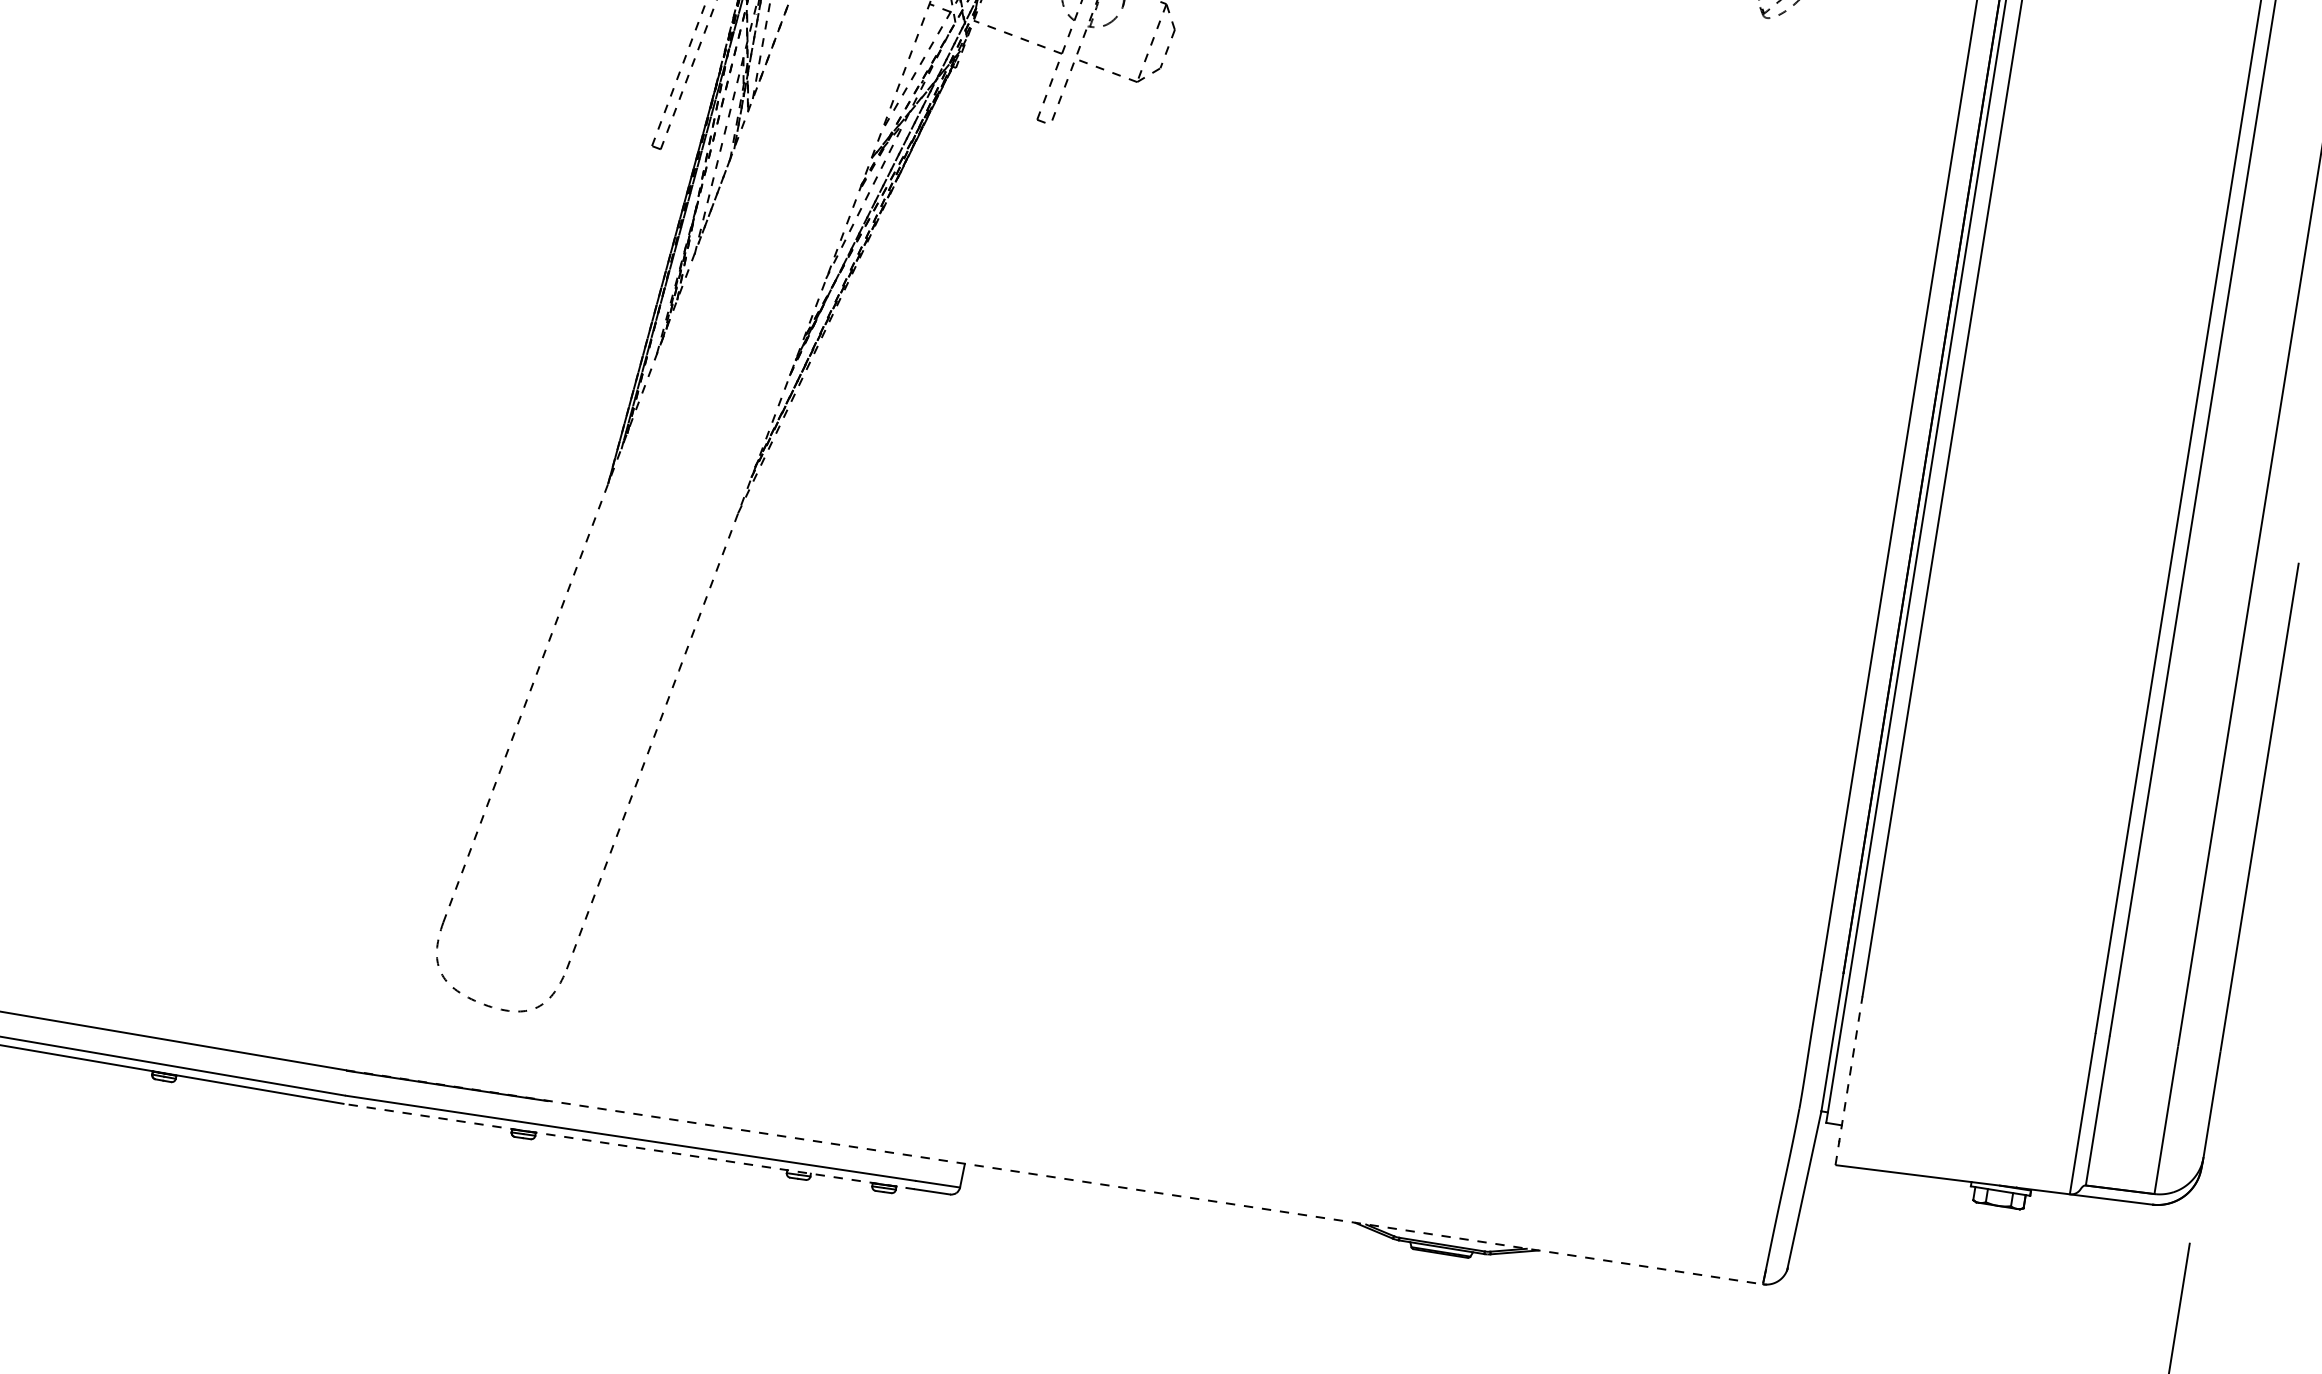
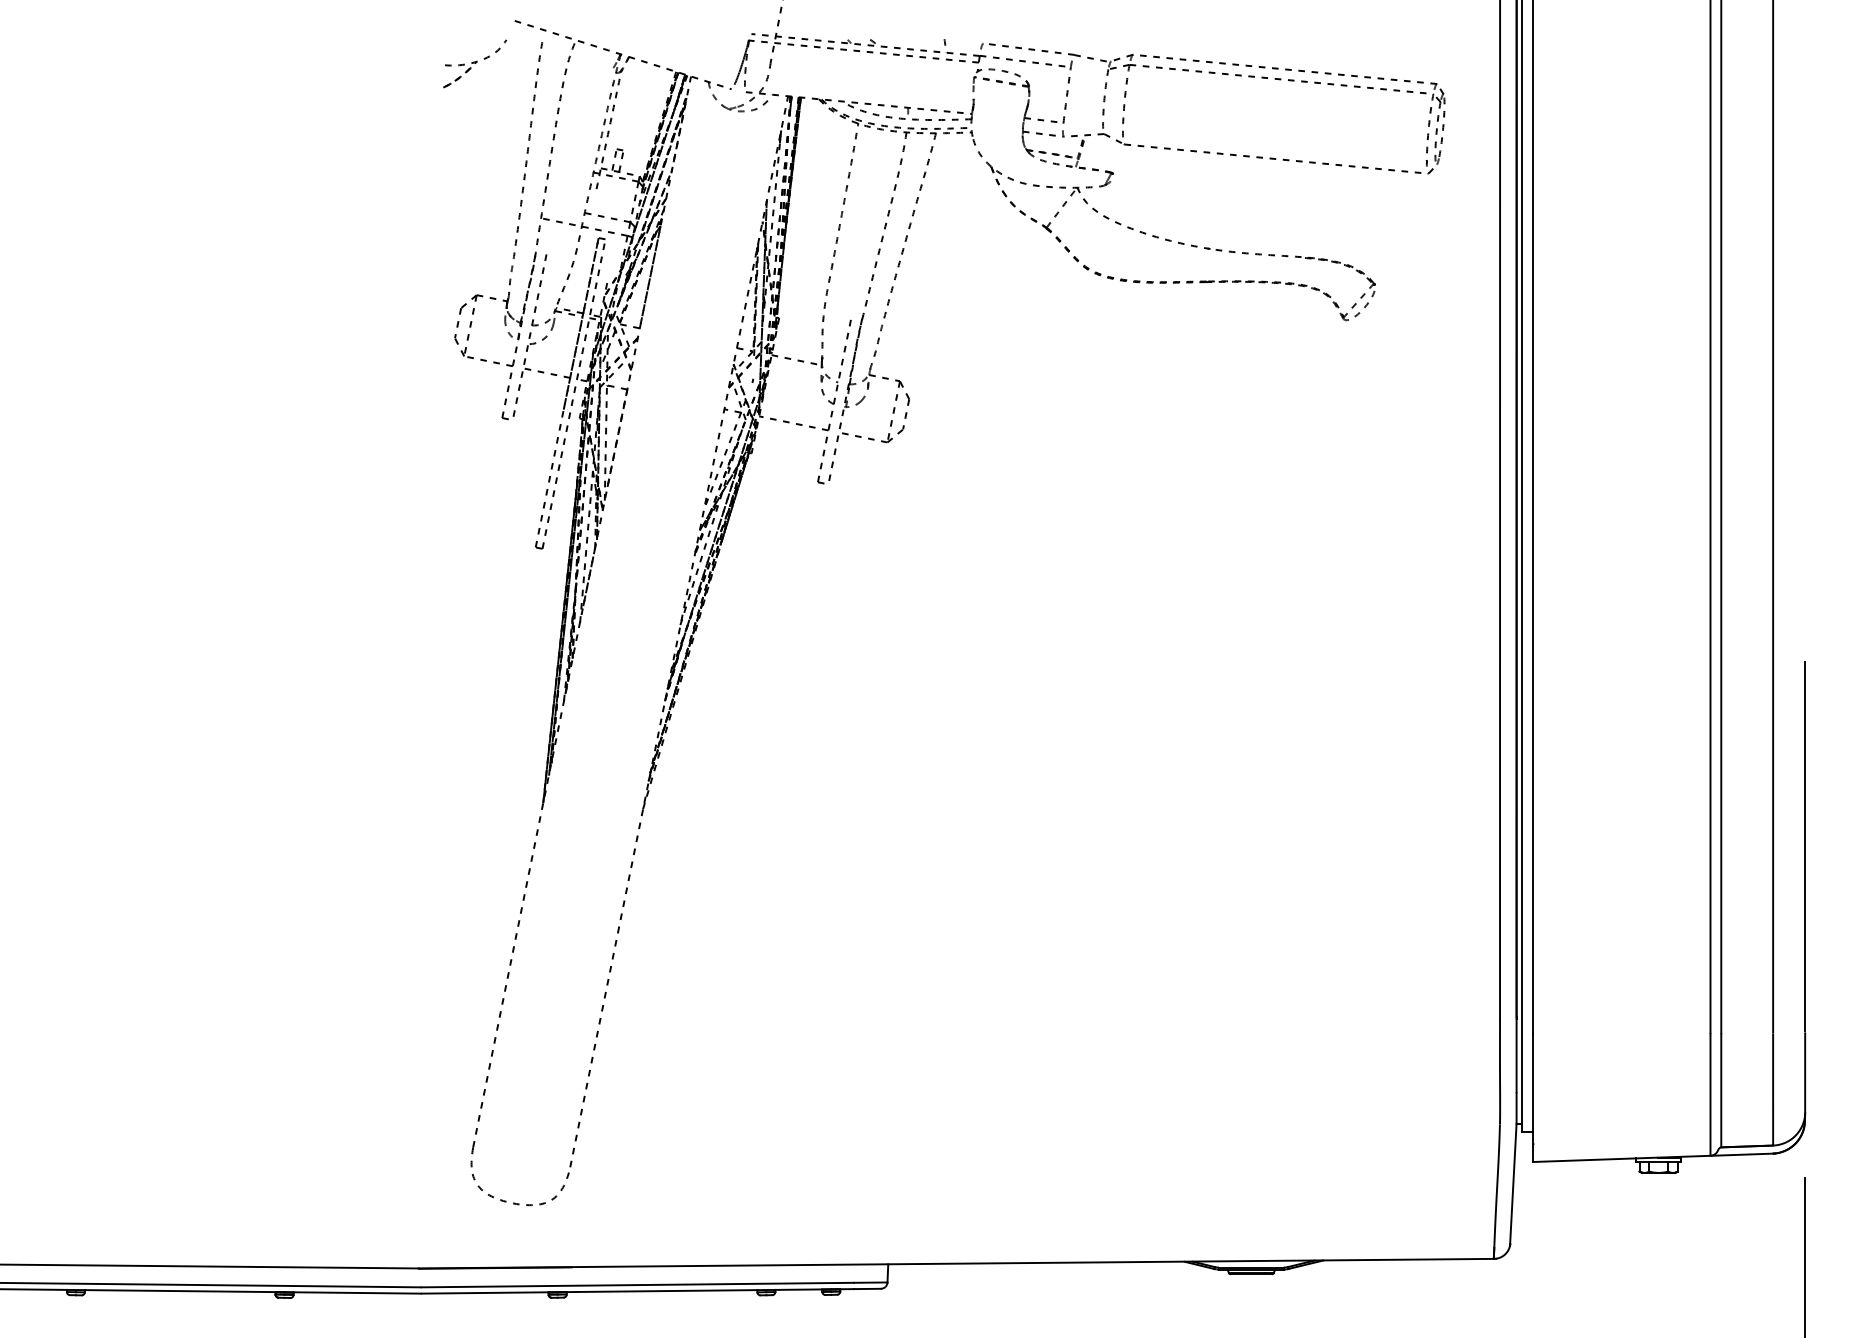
line: (1849, 1080) -> (1533, 1097), dashed -> solid
line: (629, 1146) -> (637, 1291), dashed -> solid
line: (1054, 1177) -> (956, 1263), dashed -> solid

